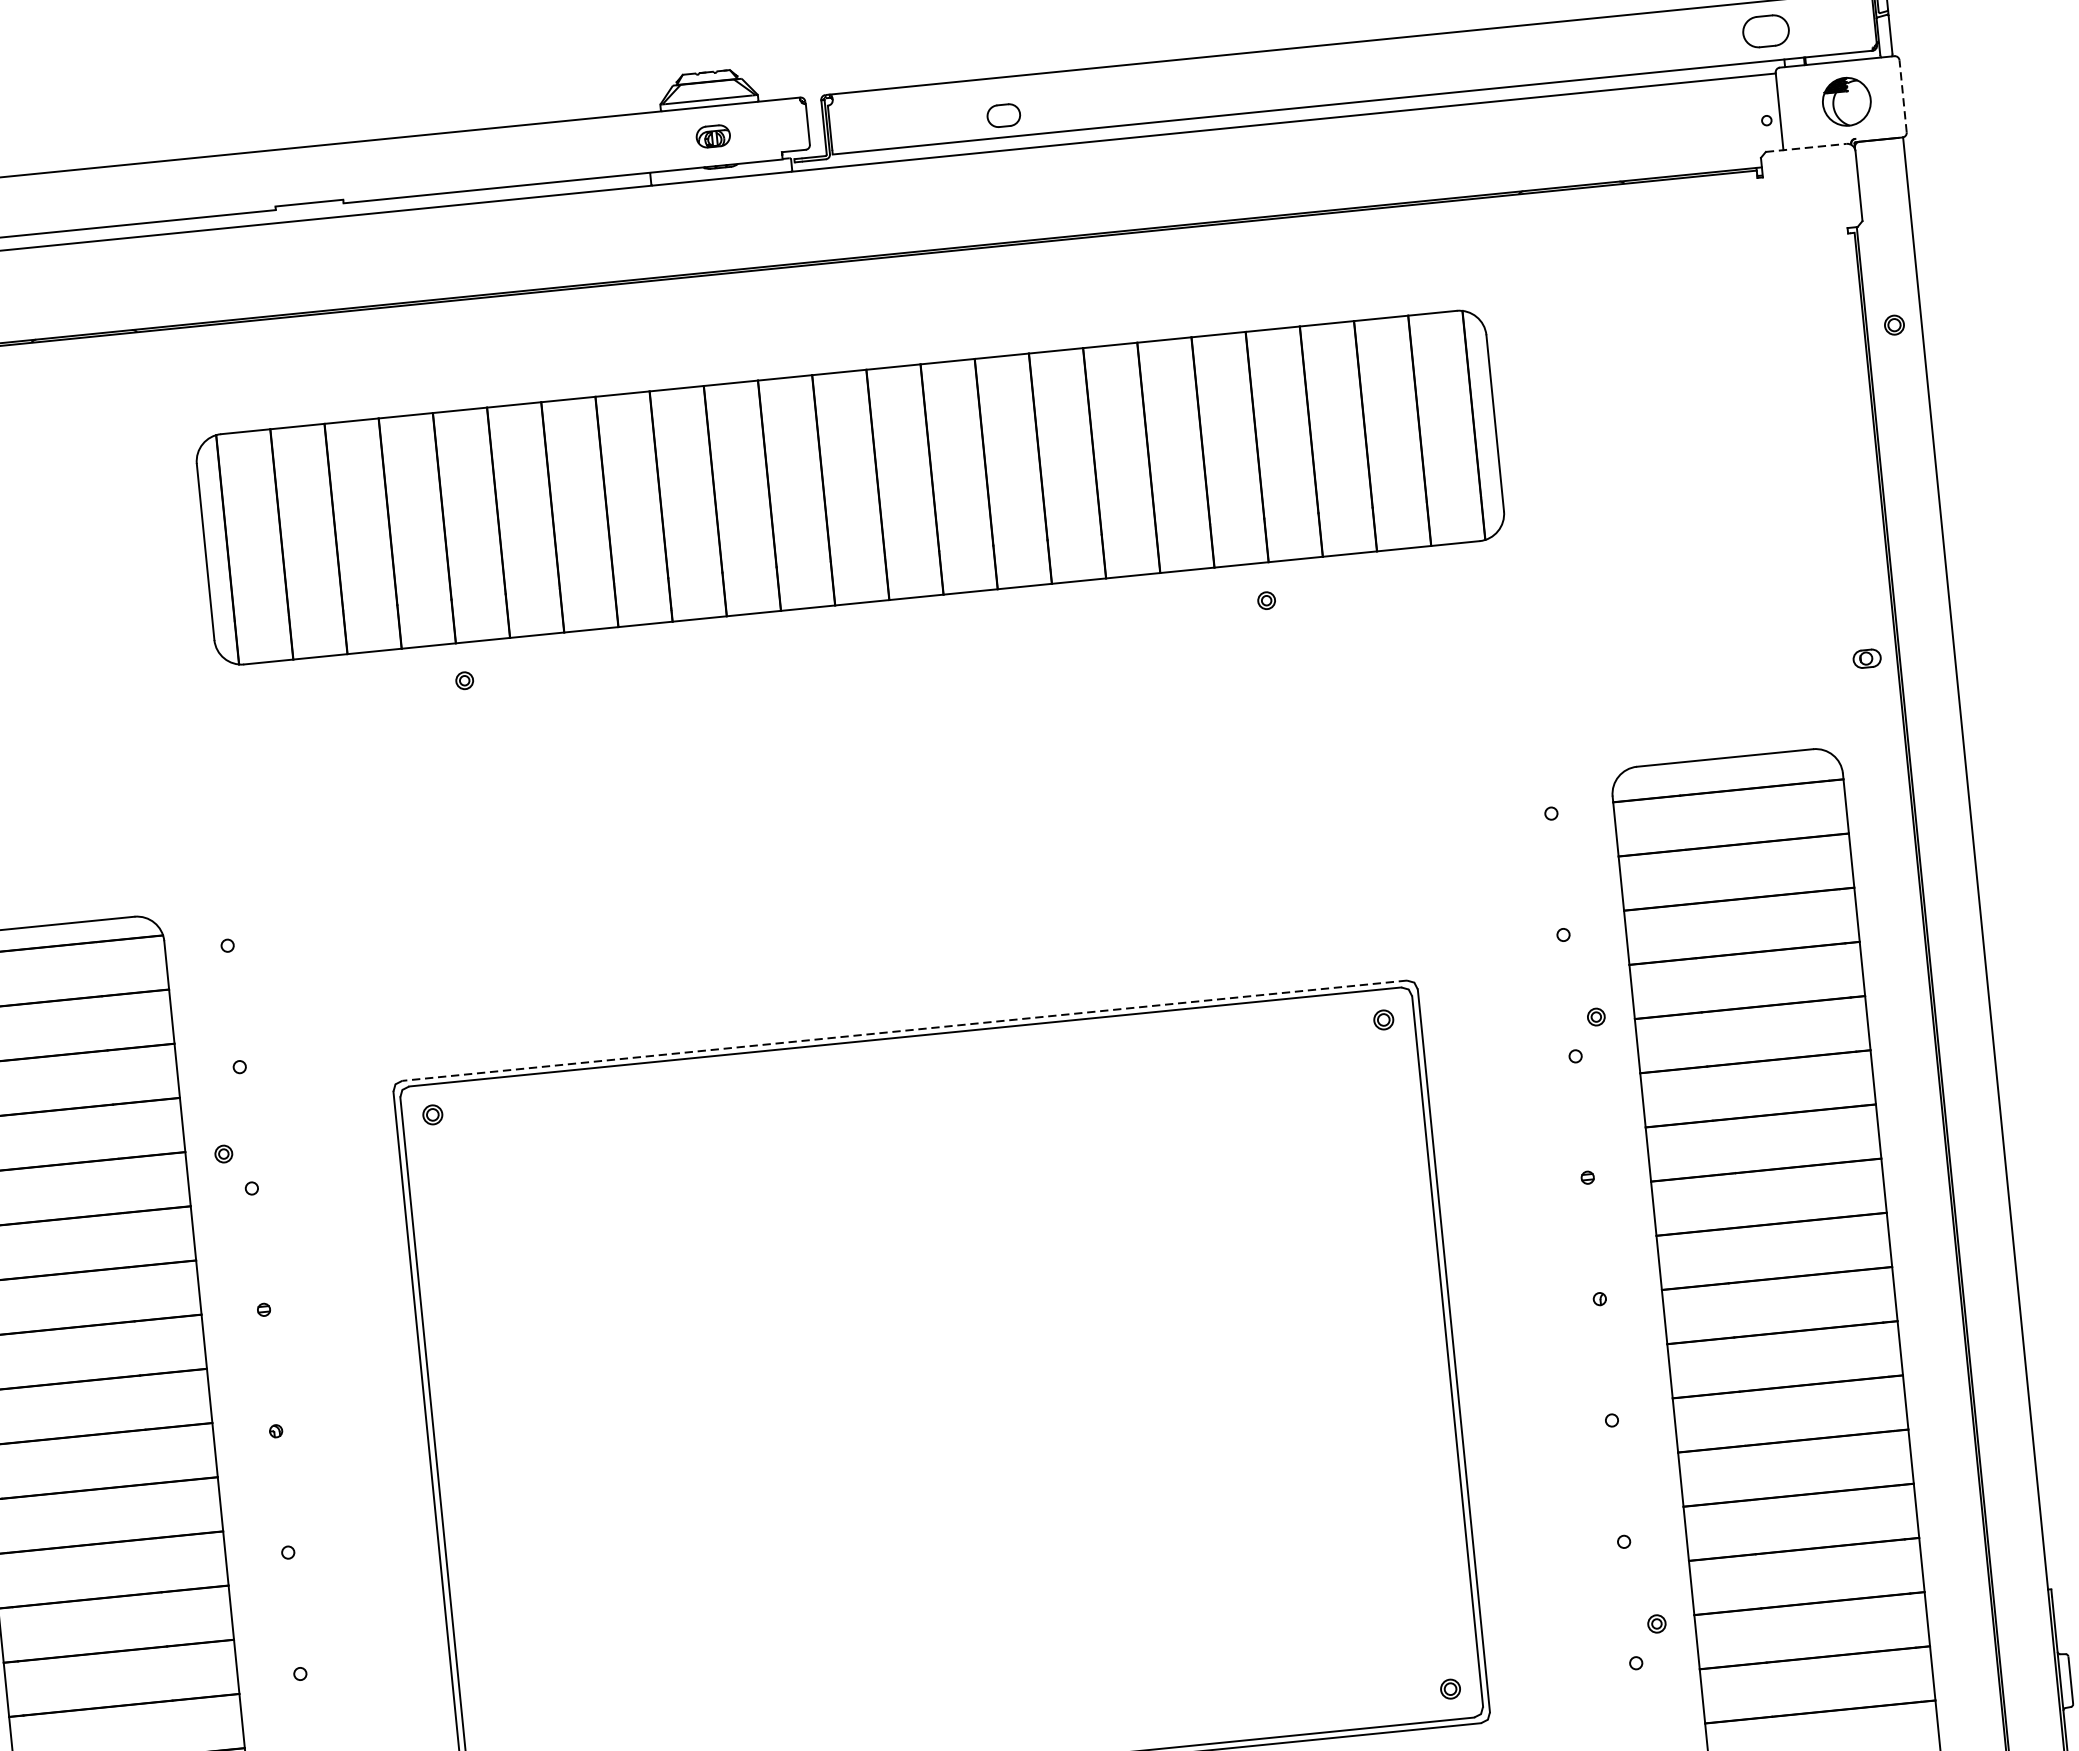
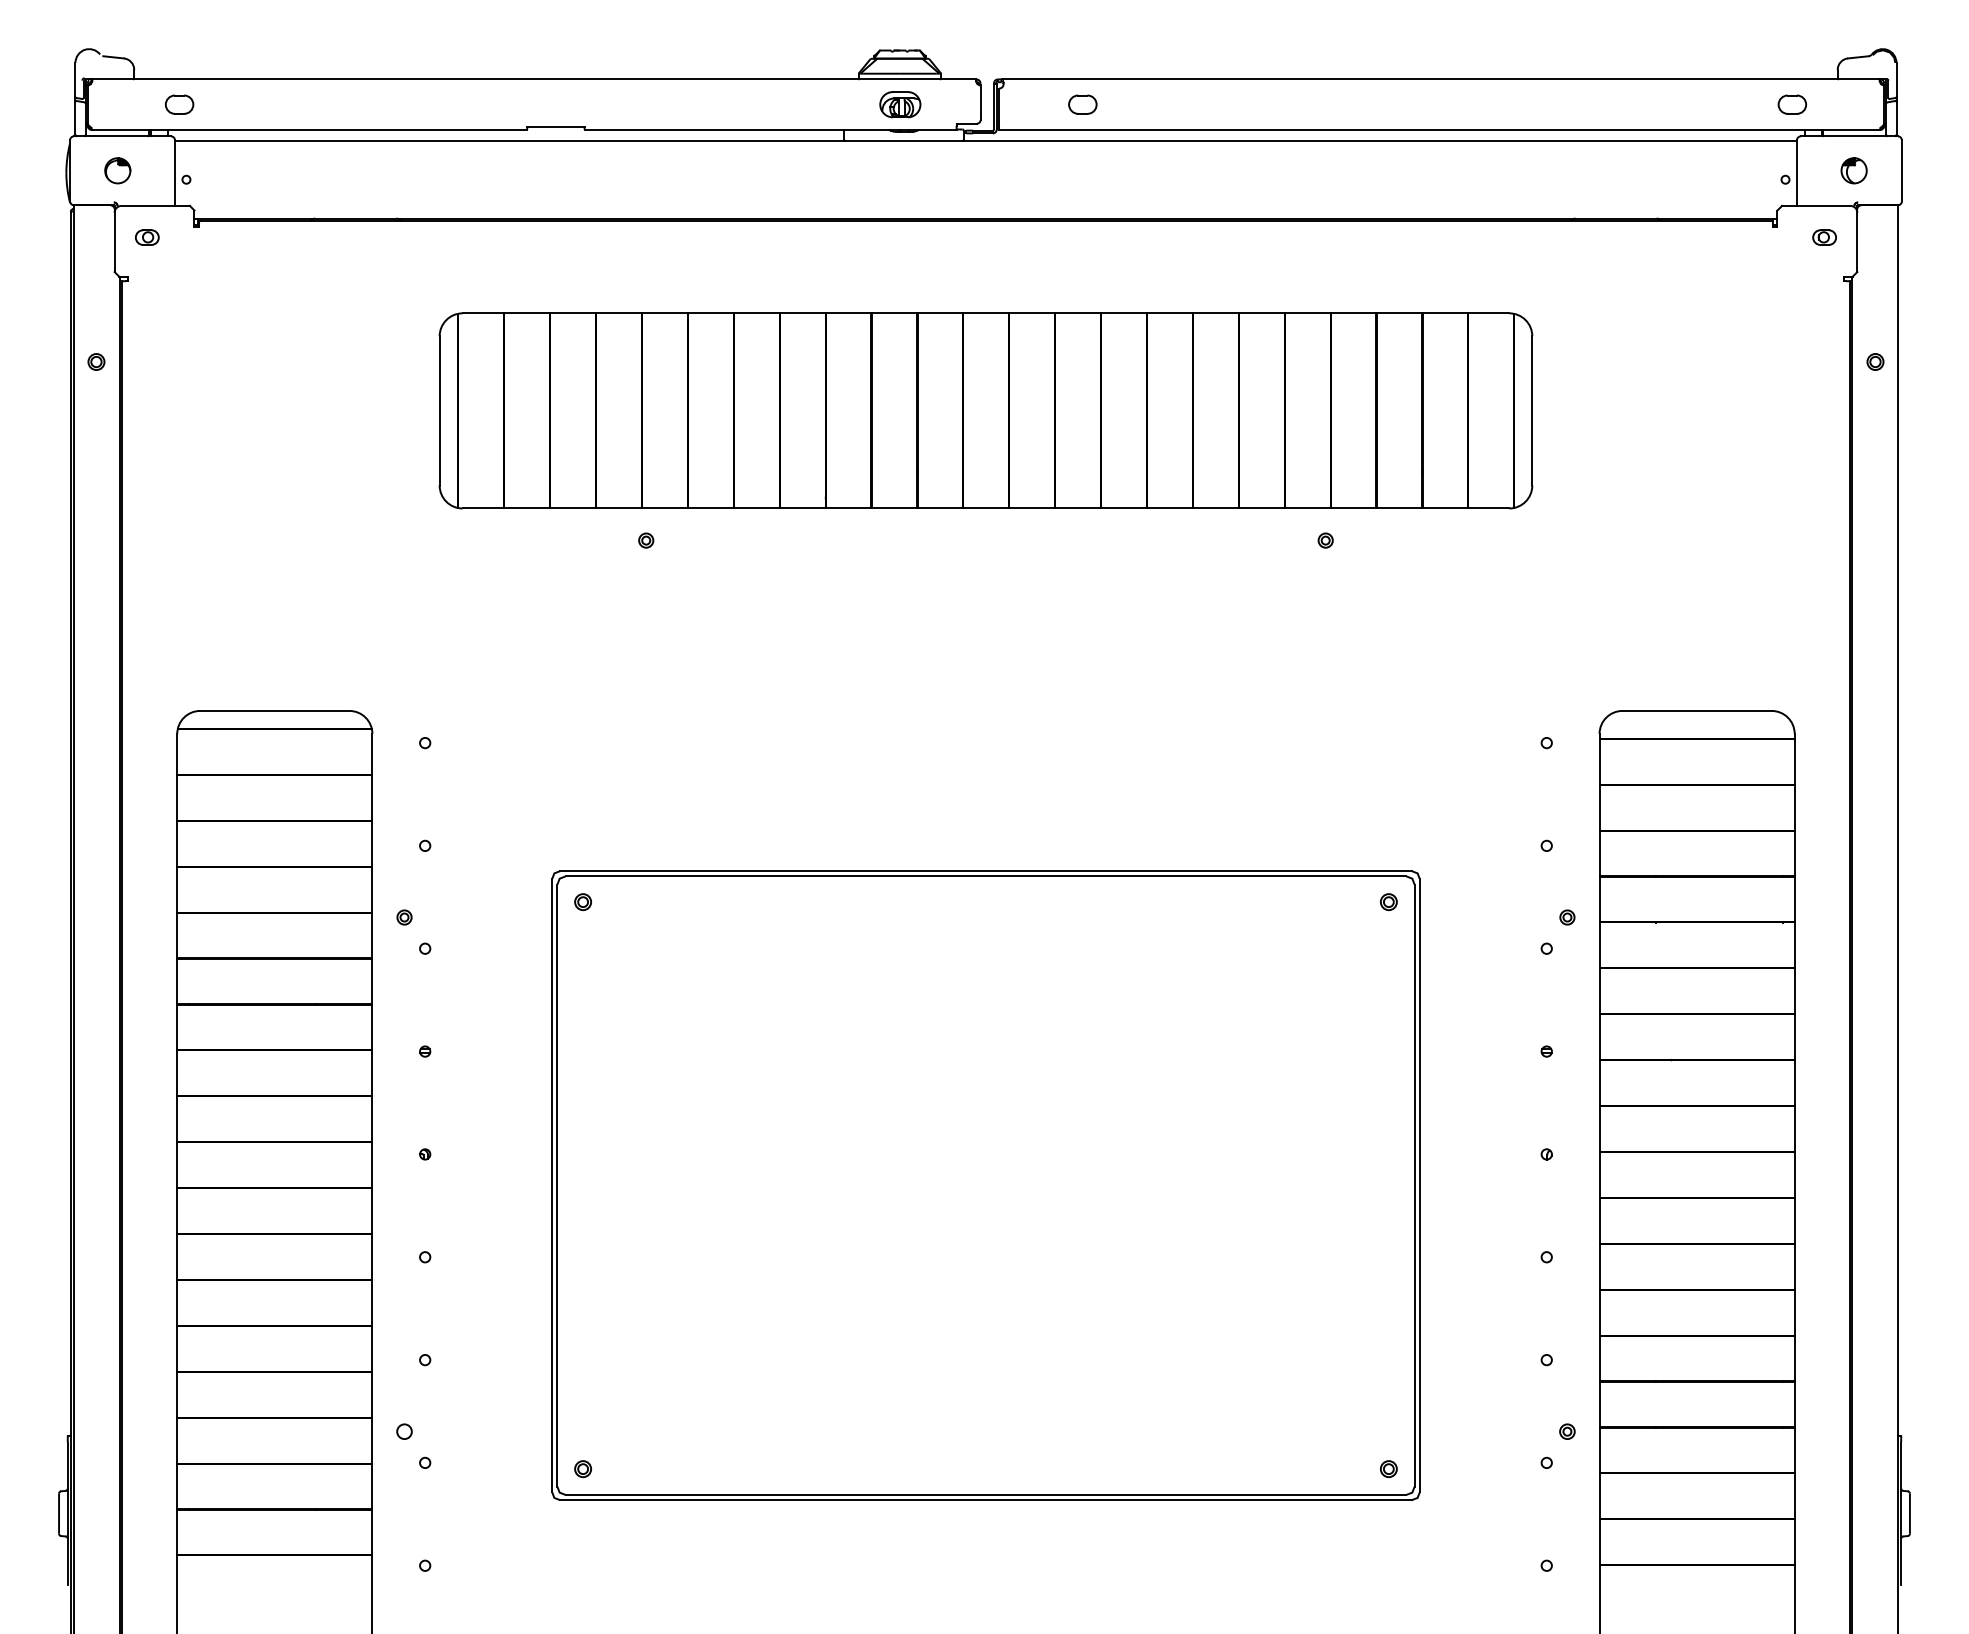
part: (1766, 31) -> (1792, 104), size x0.71
line: (1902, 96) -> (1901, 170), dashed -> solid
part: (1845, 101) -> (1853, 170), size x0.62
part: (1003, 115) -> (1082, 104), moved
part: (713, 136) -> (900, 104), size x1.43
line: (1806, 147) -> (1816, 205), dashed -> solid
part: (1866, 658) -> (1824, 237), moved
line: (904, 1031) -> (985, 871), dashed -> solid

